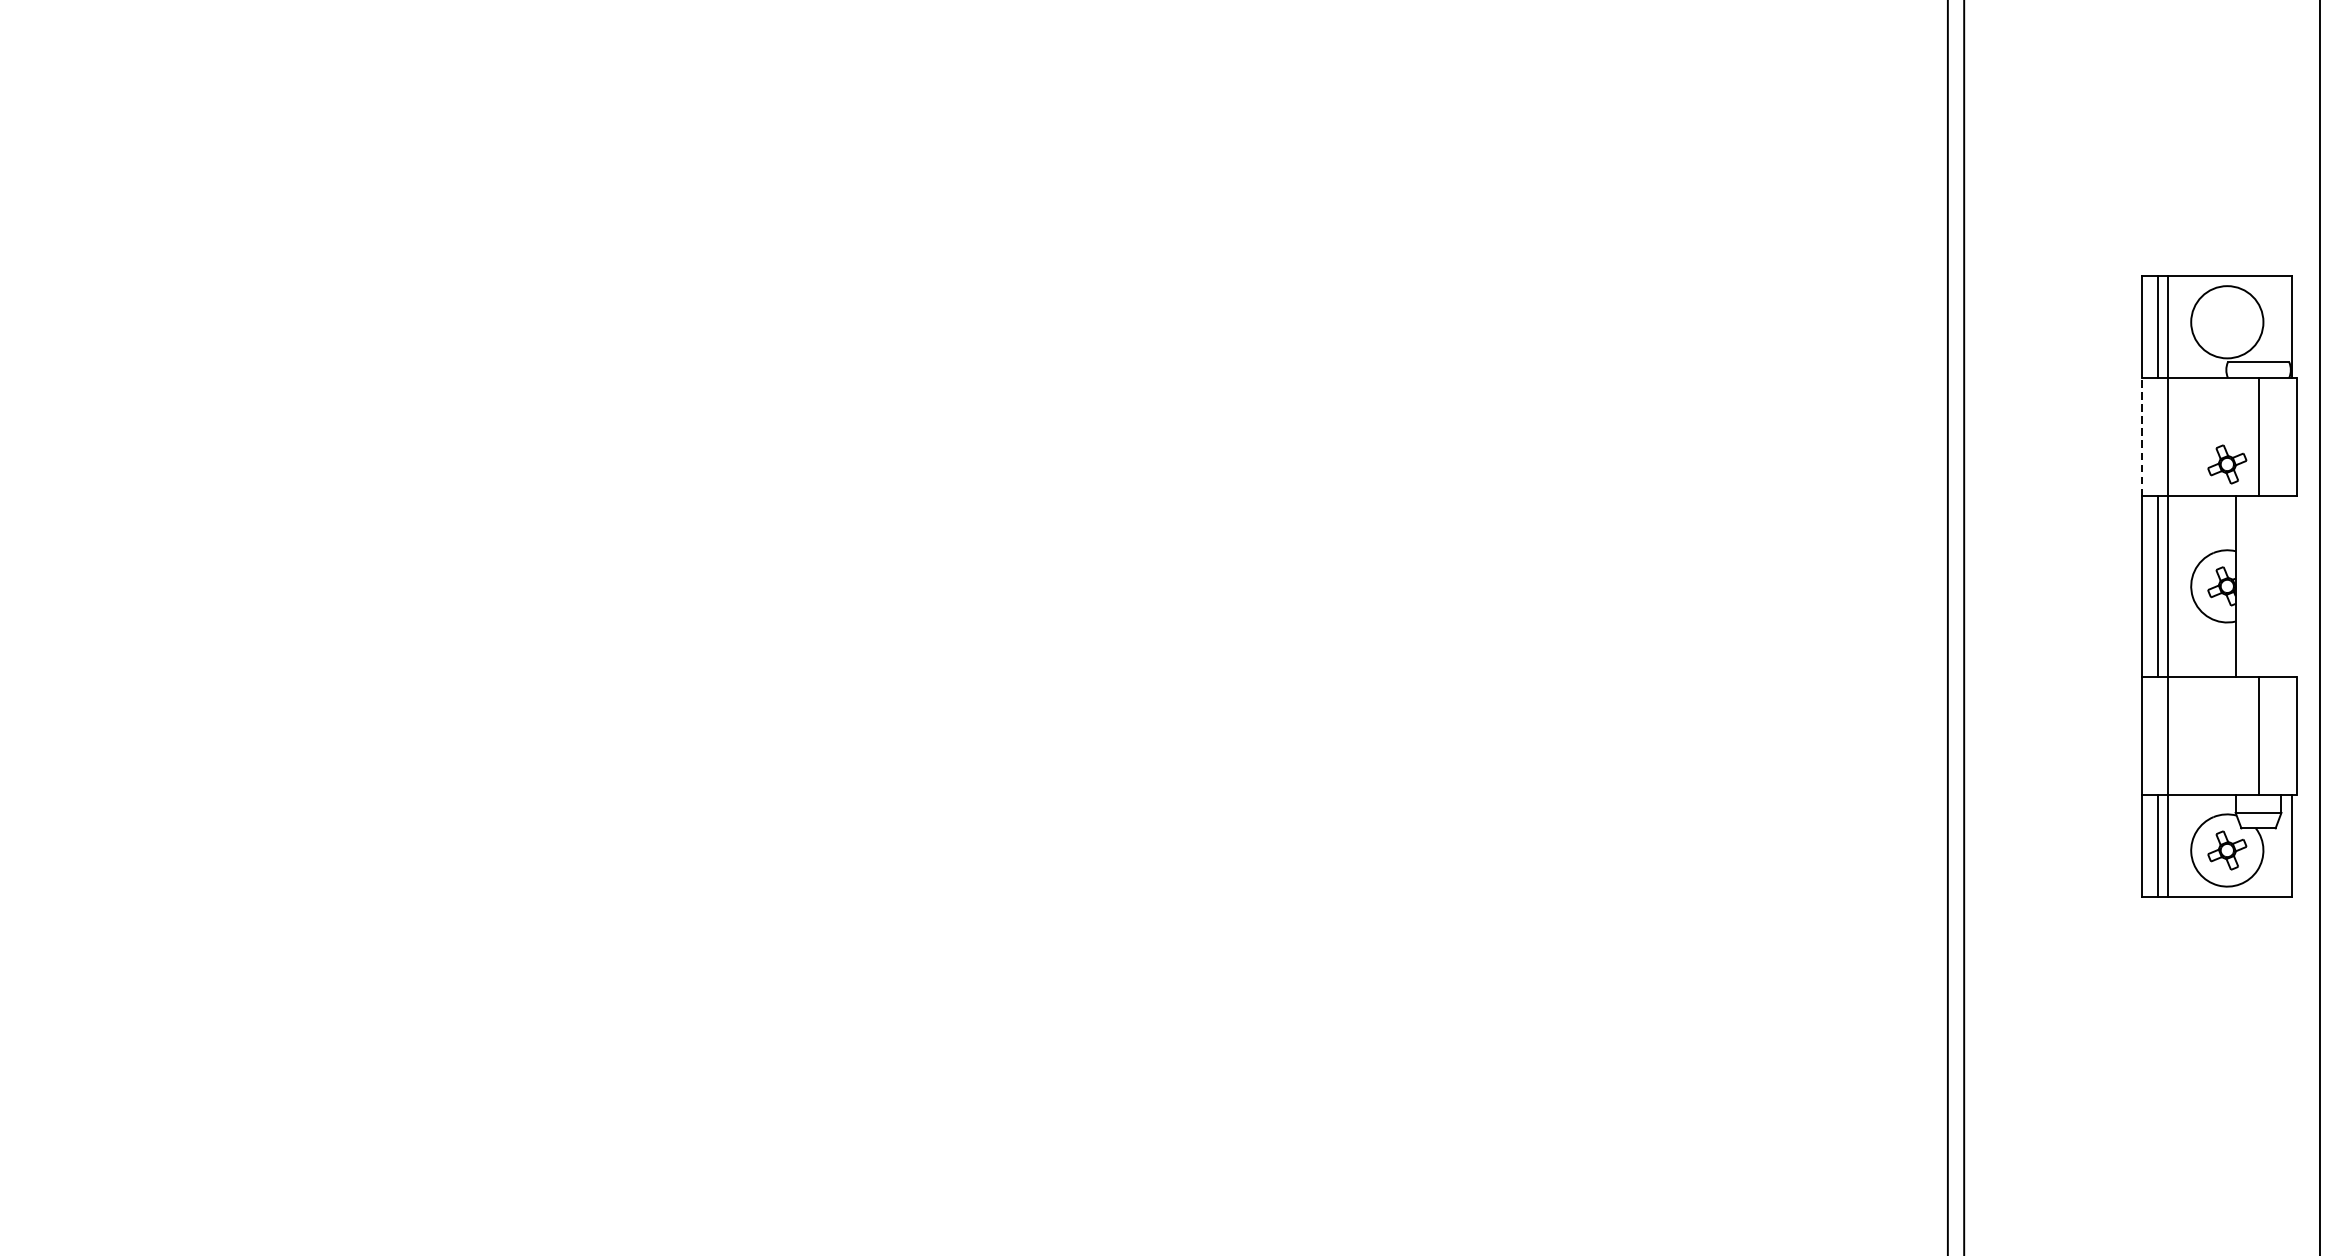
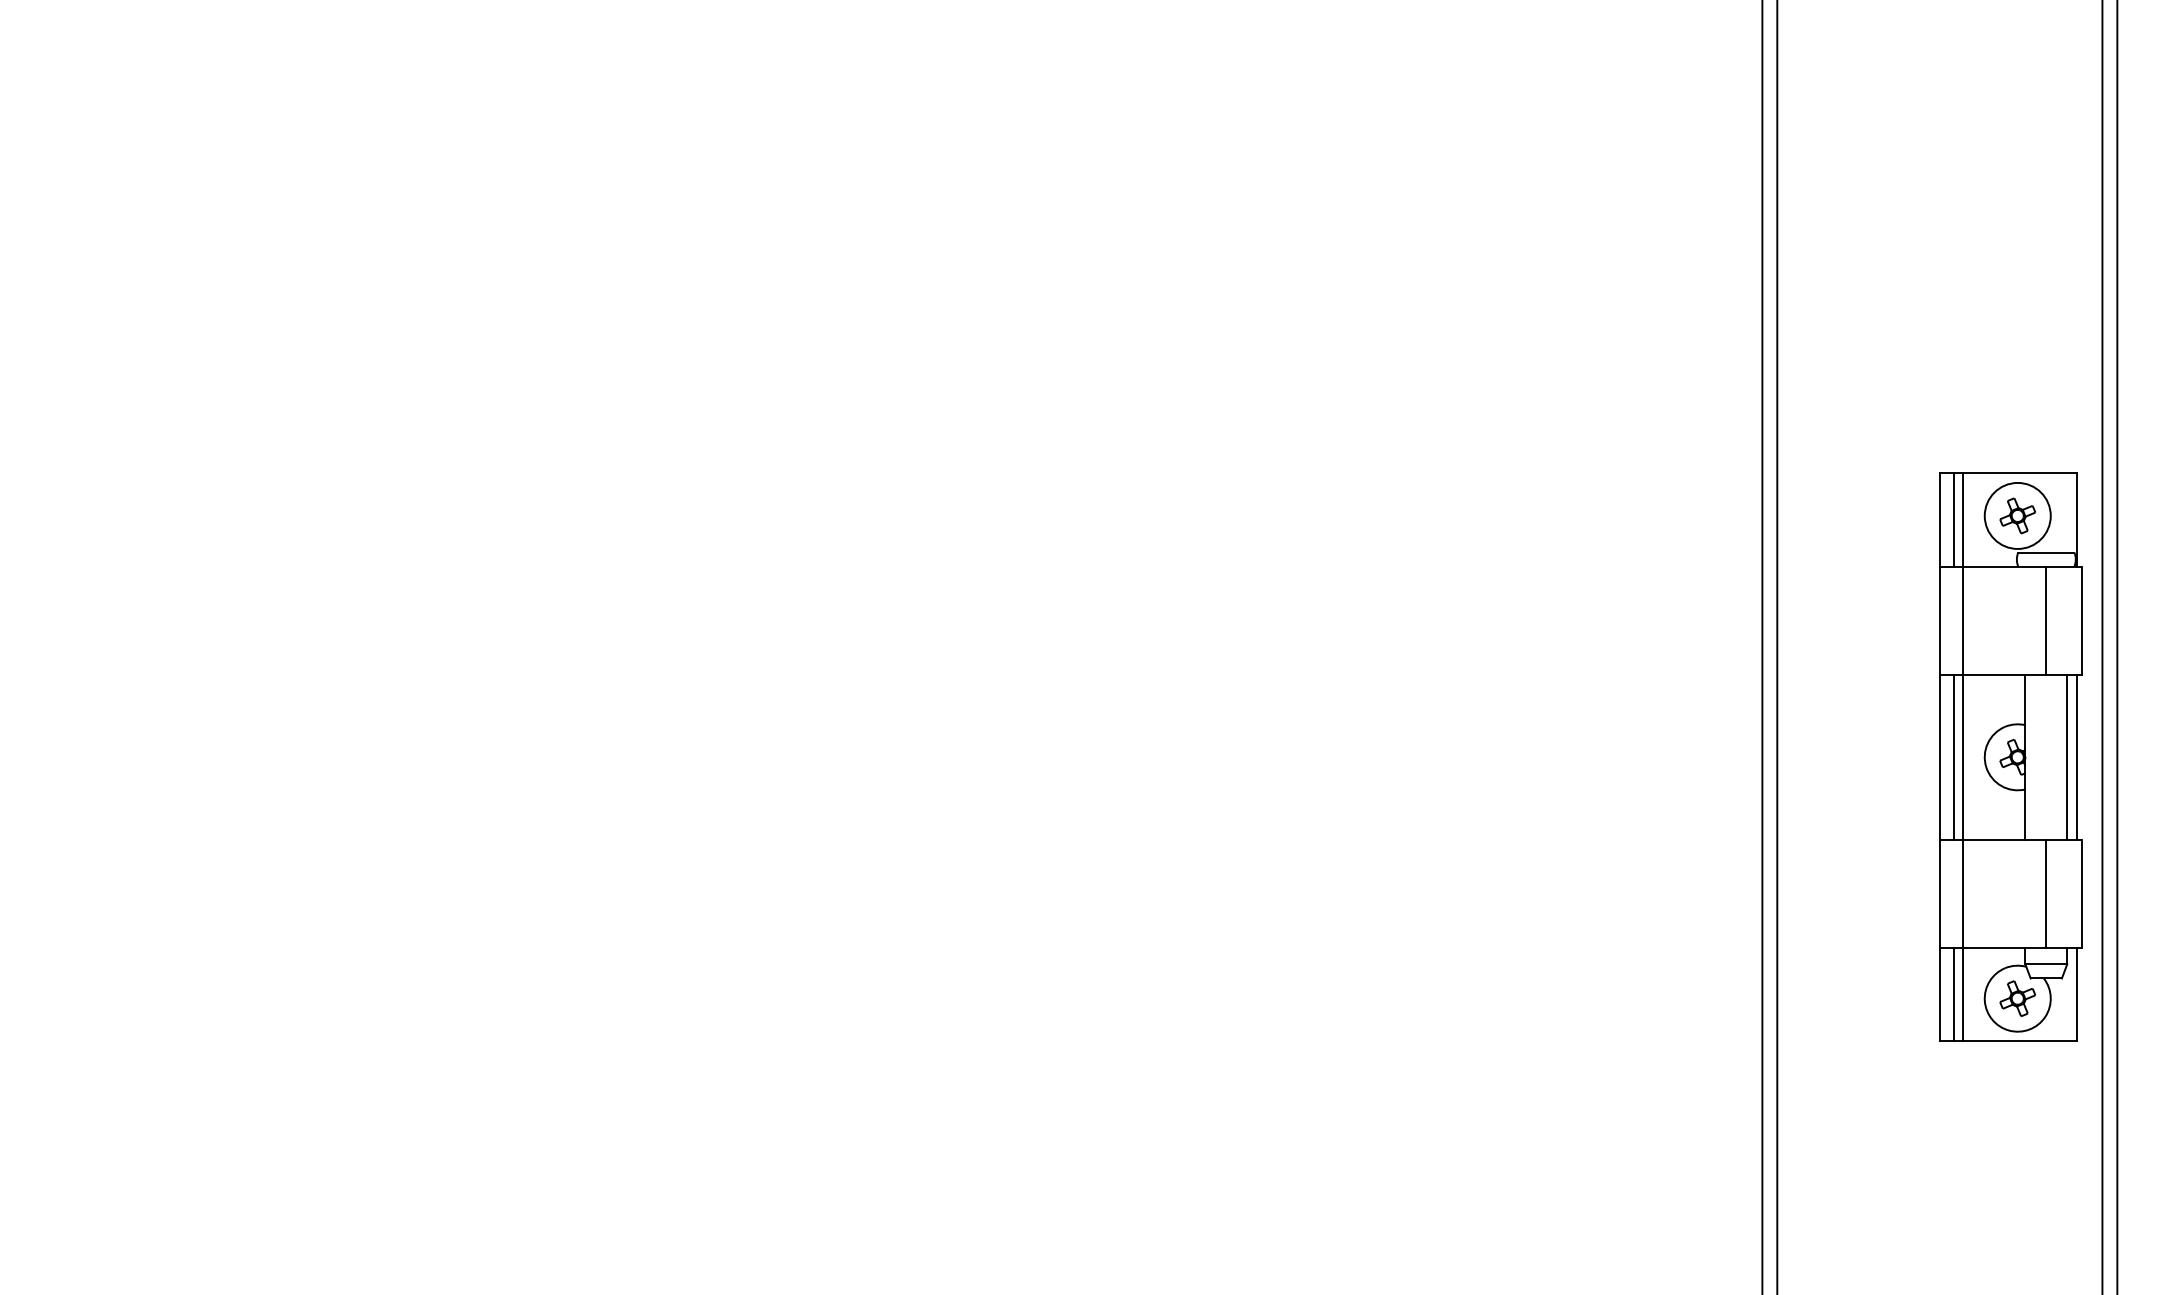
line: (2141, 436) -> (1939, 620), dashed -> solid
part: (2227, 464) -> (2017, 515), moved
line: (2281, 585) -> (2067, 756), added
line: (2291, 585) -> (2076, 756), added

